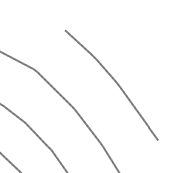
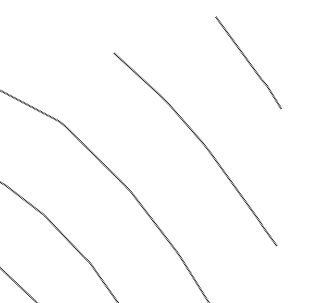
line: (141, 35) -> (247, 62), added

